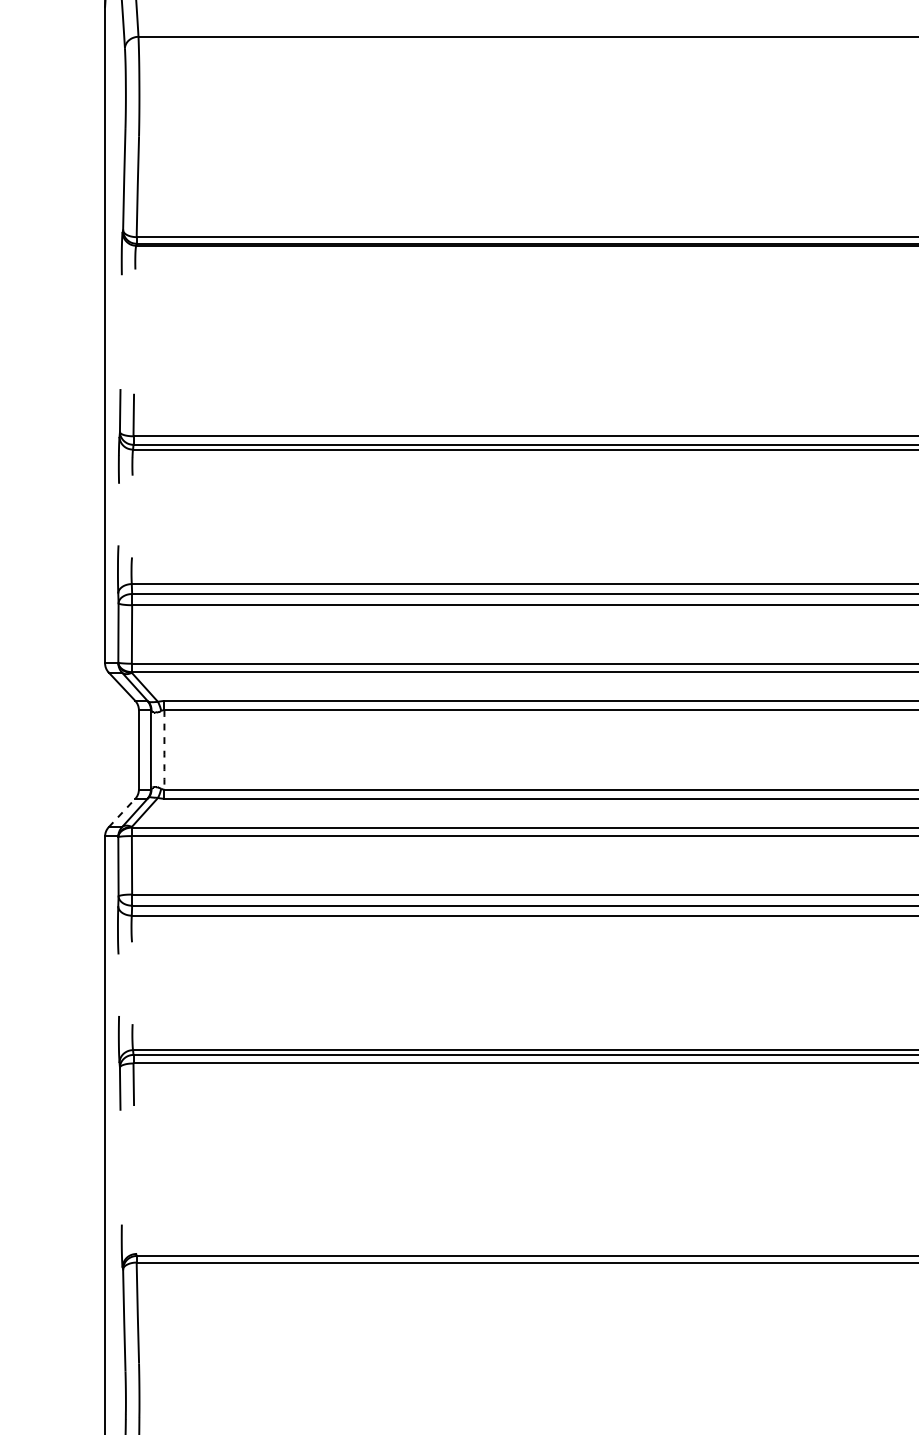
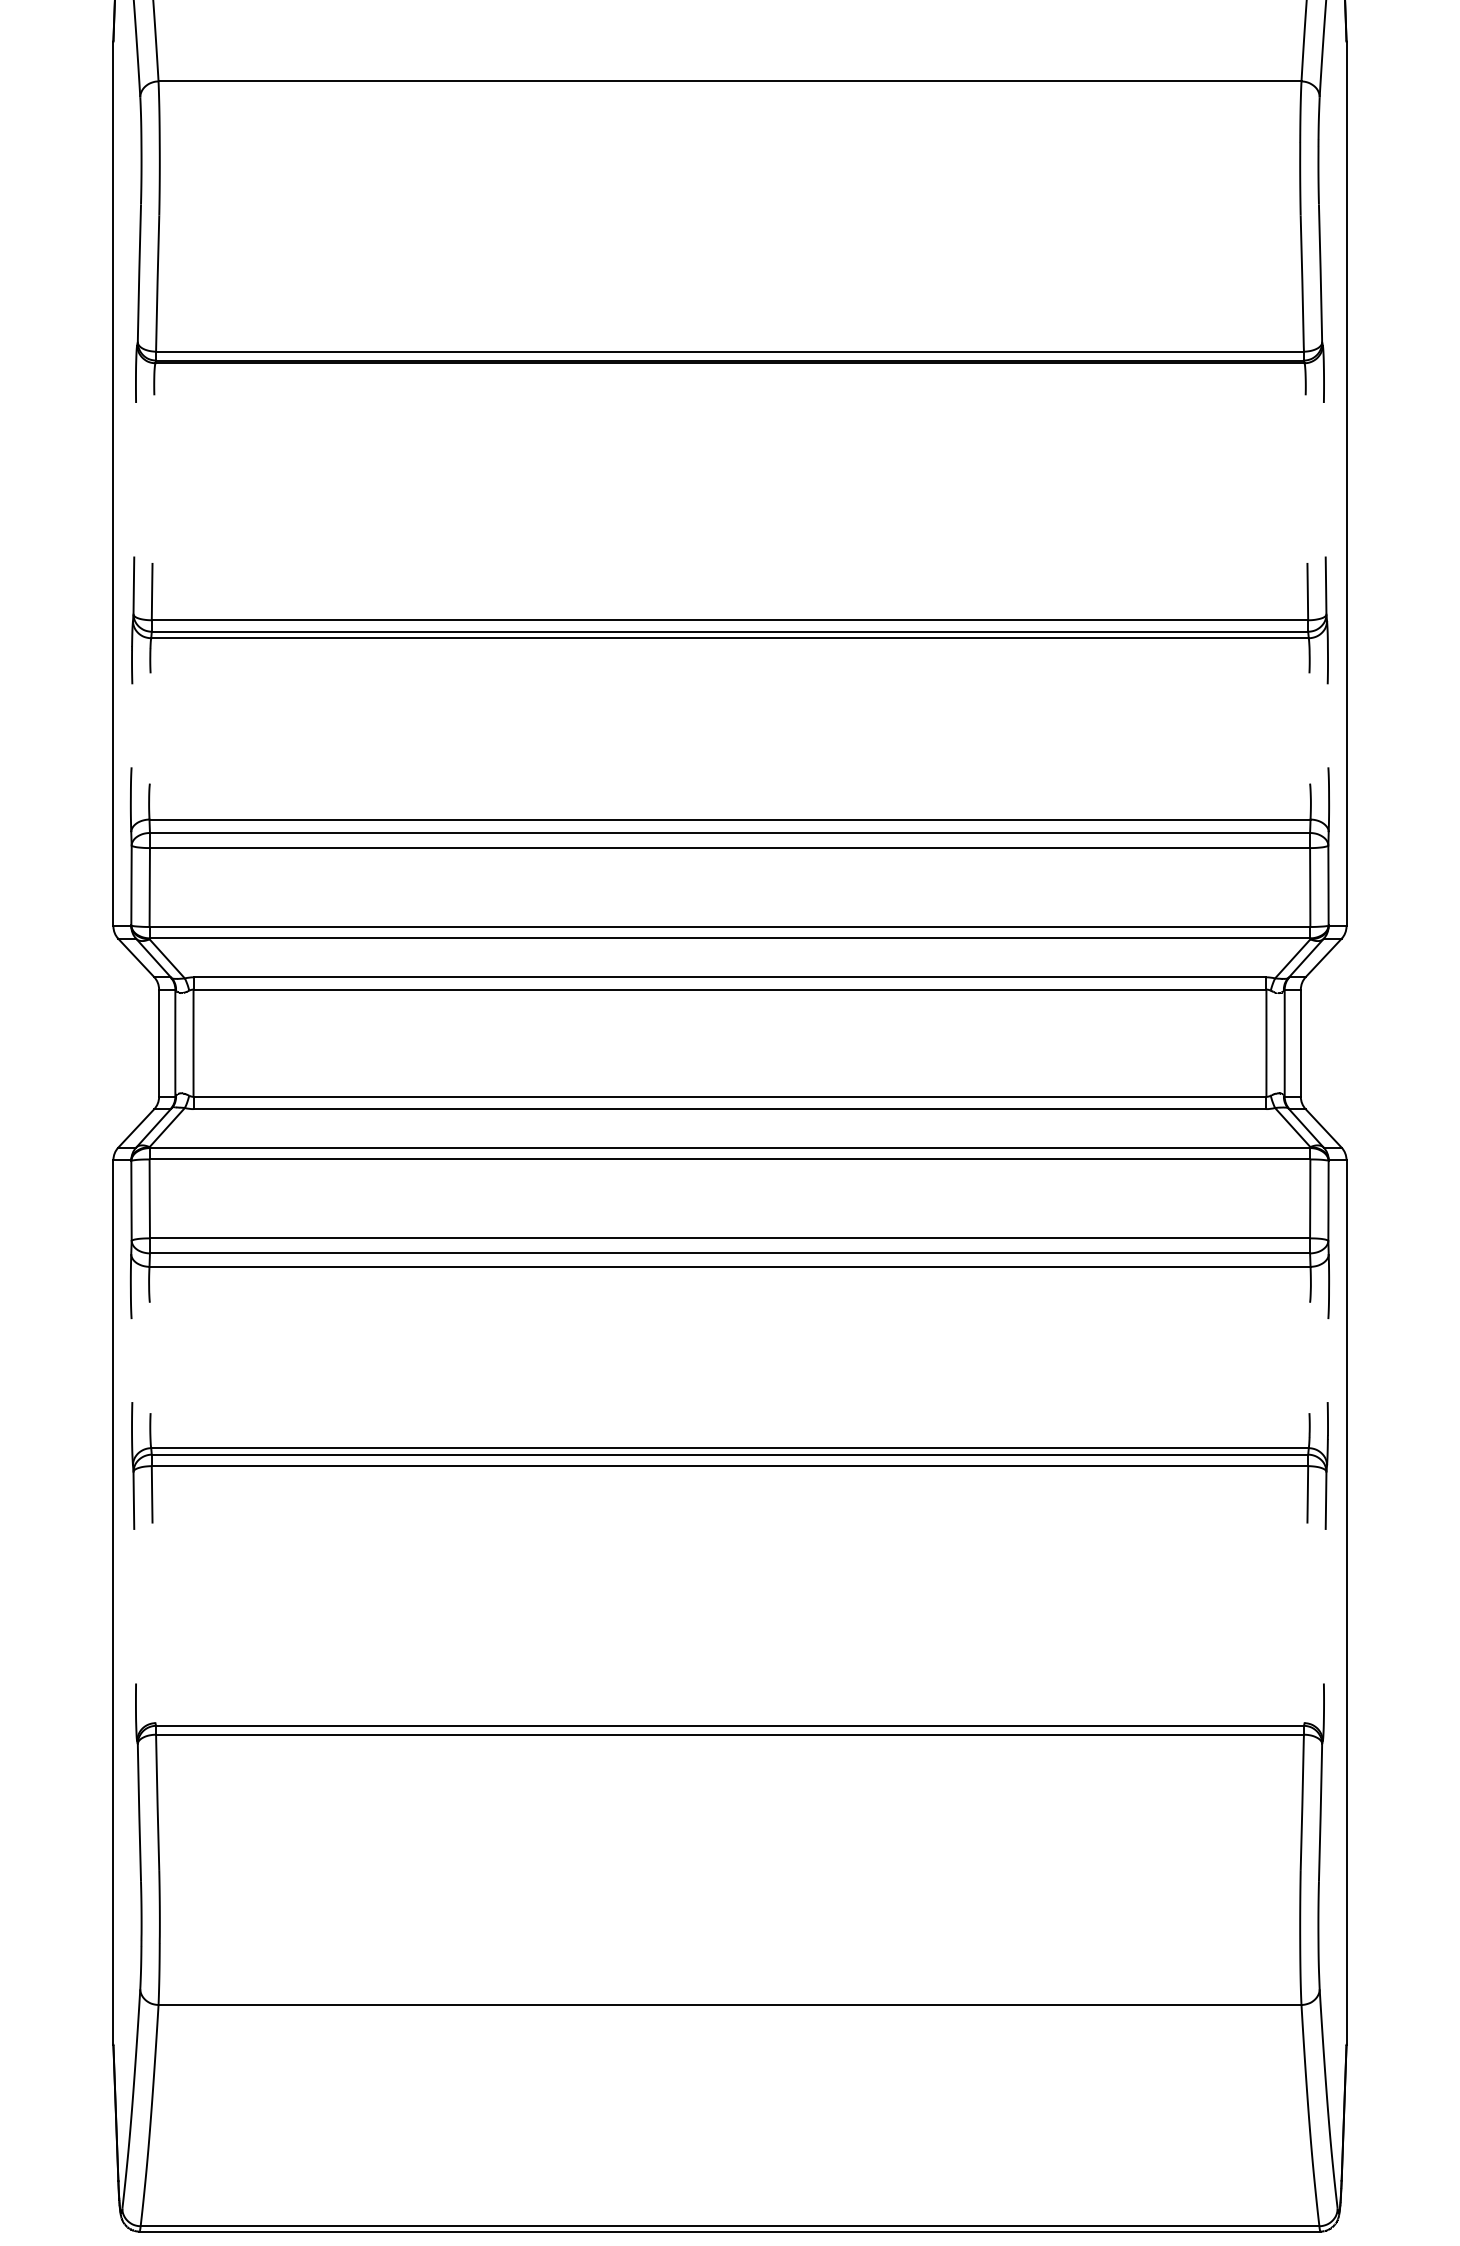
line: (164, 750) -> (193, 1043), dashed -> solid
line: (122, 813) -> (136, 1128), dashed -> solid

